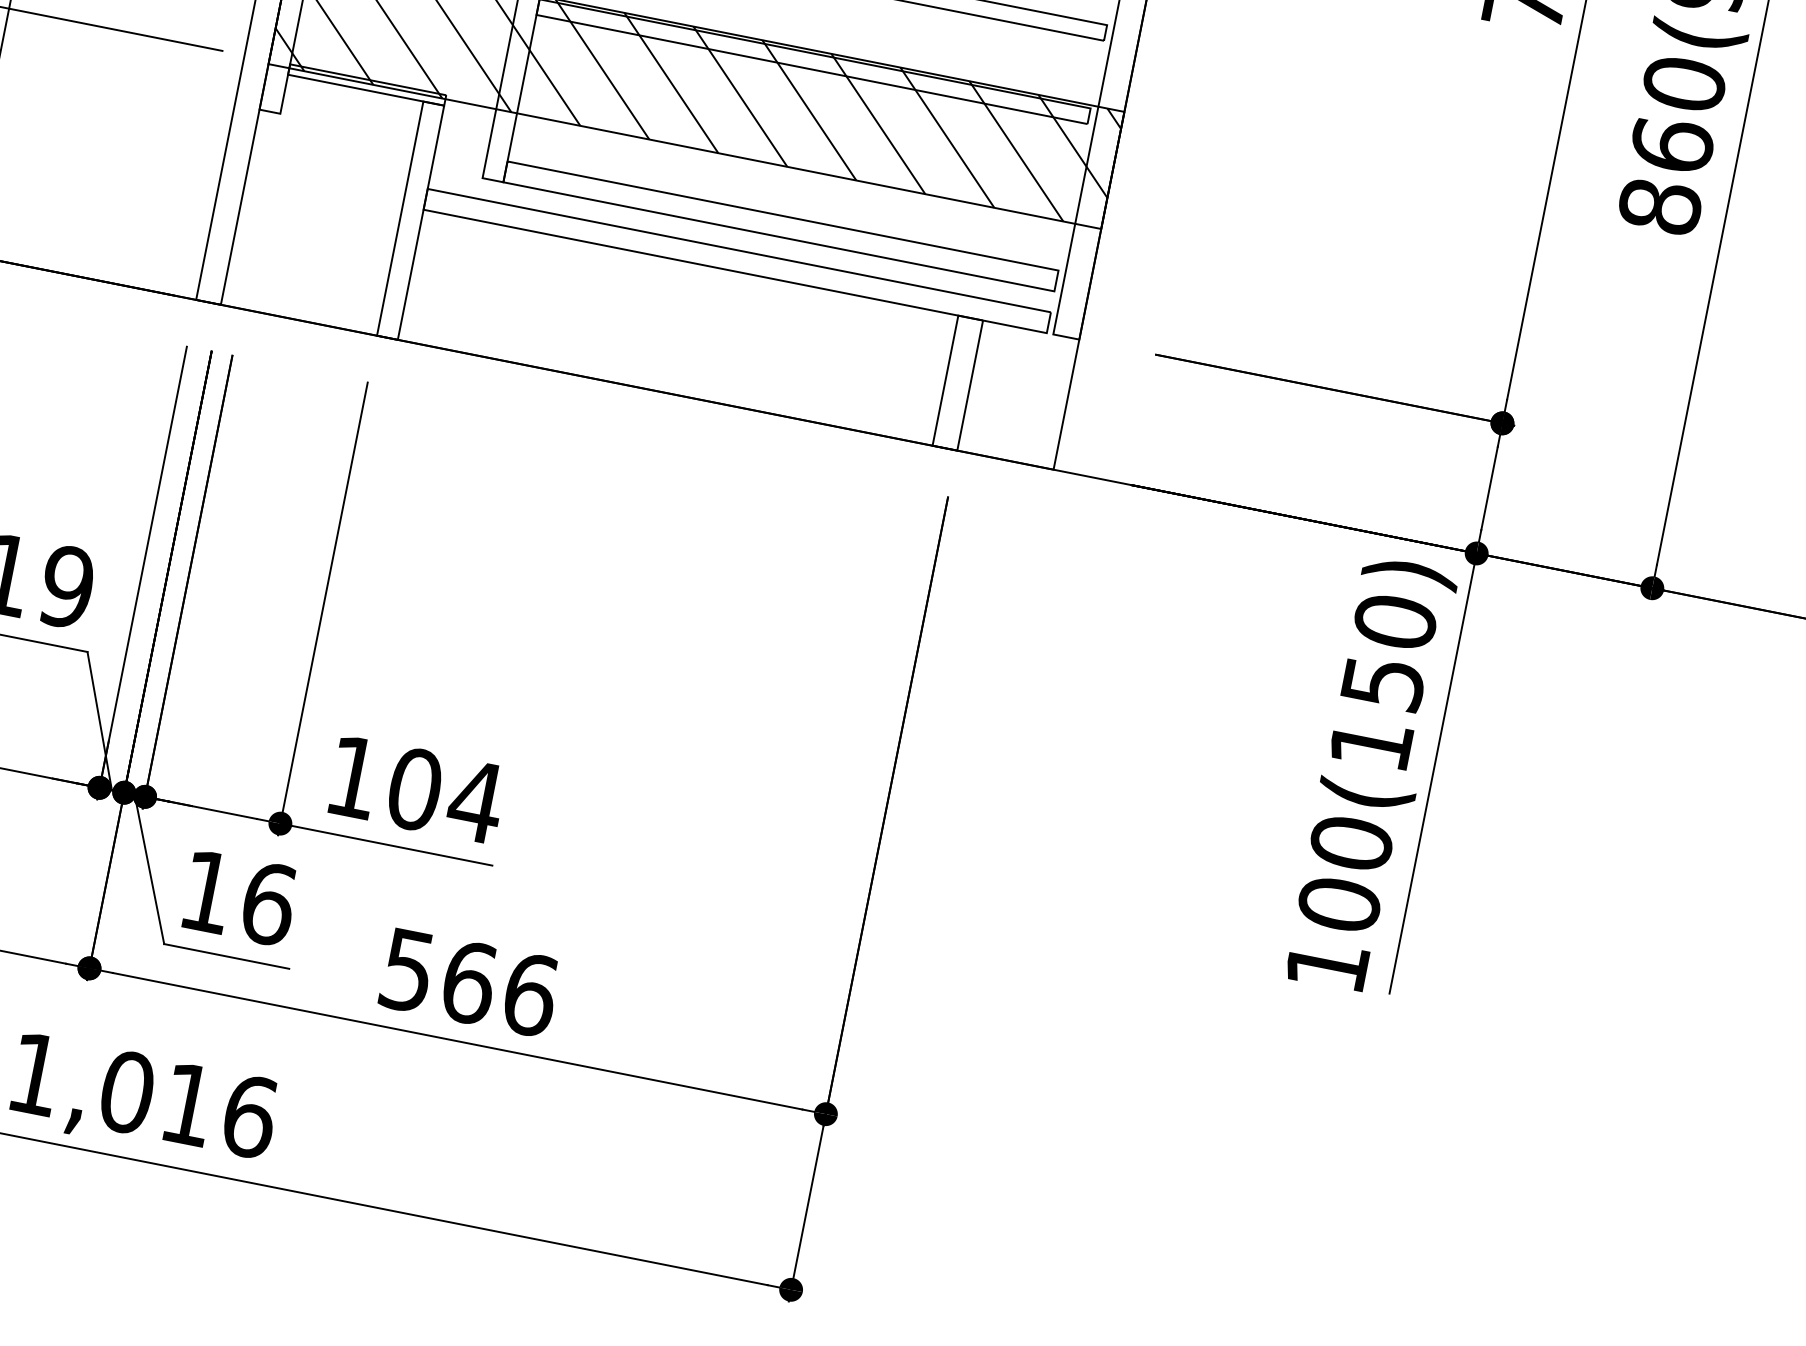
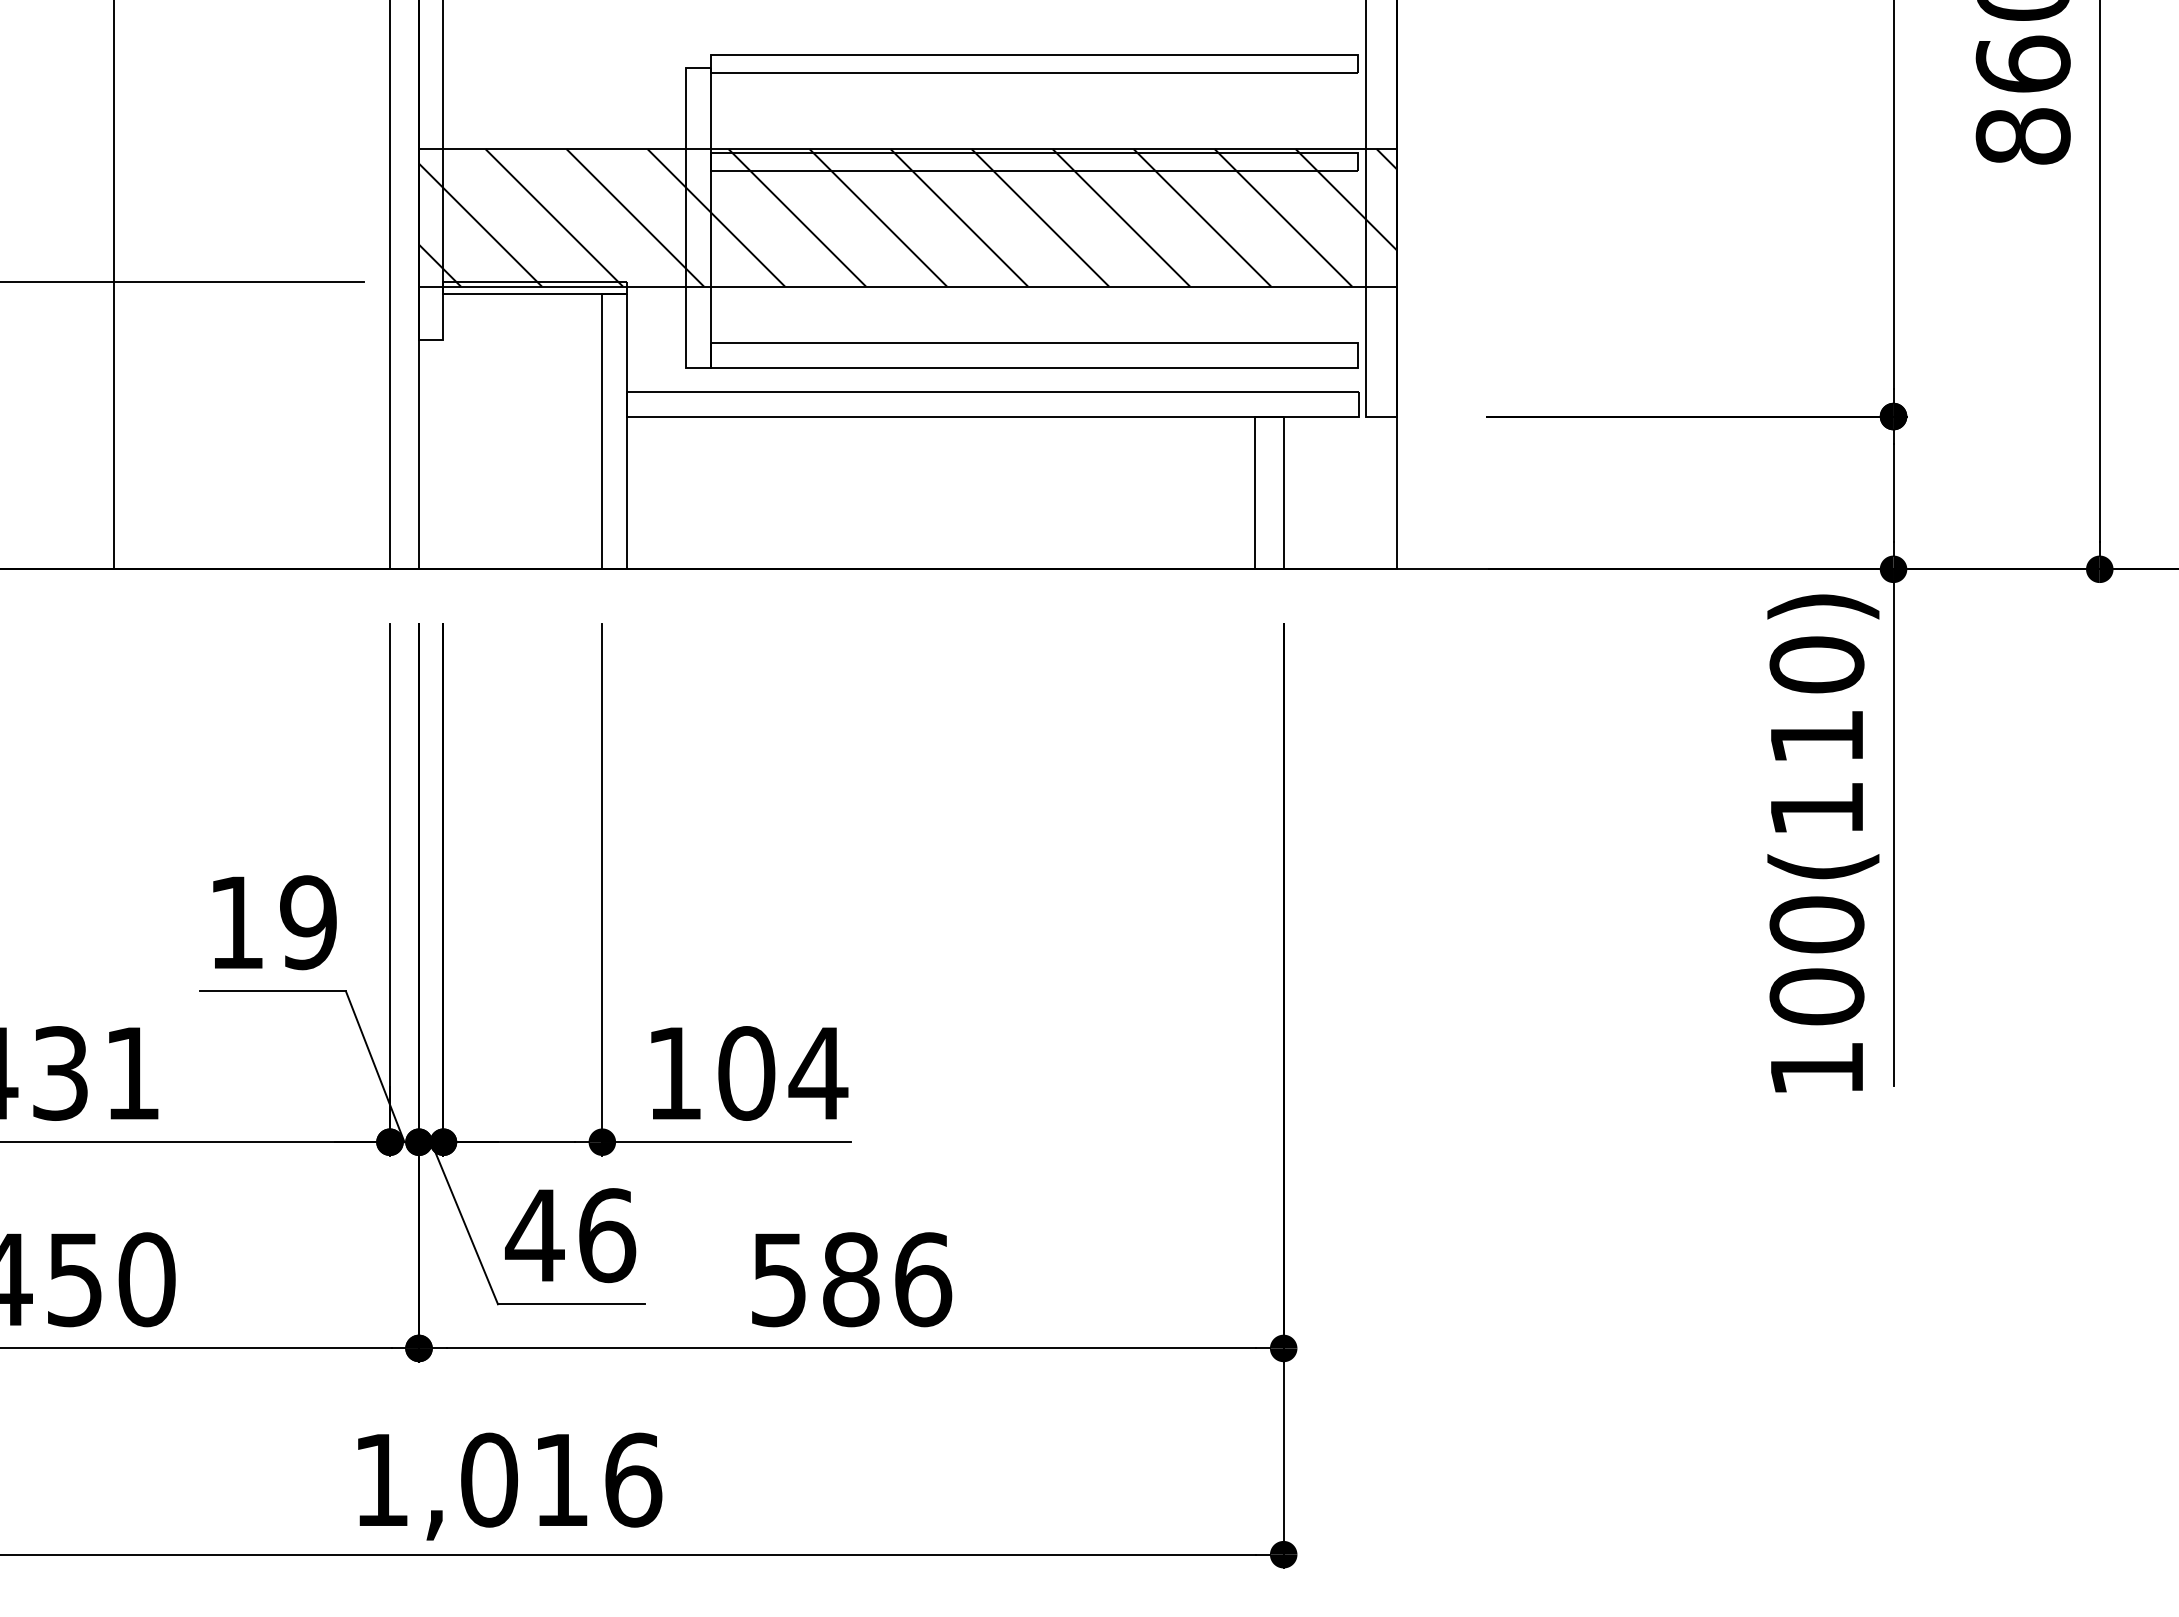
text: (1383, 683) -> (1817, 737), 100(150) -> 100(110)
text: (206, 891) -> (534, 1235), 16 -> 46
text: (469, 982) -> (851, 1279), 566 -> 586

